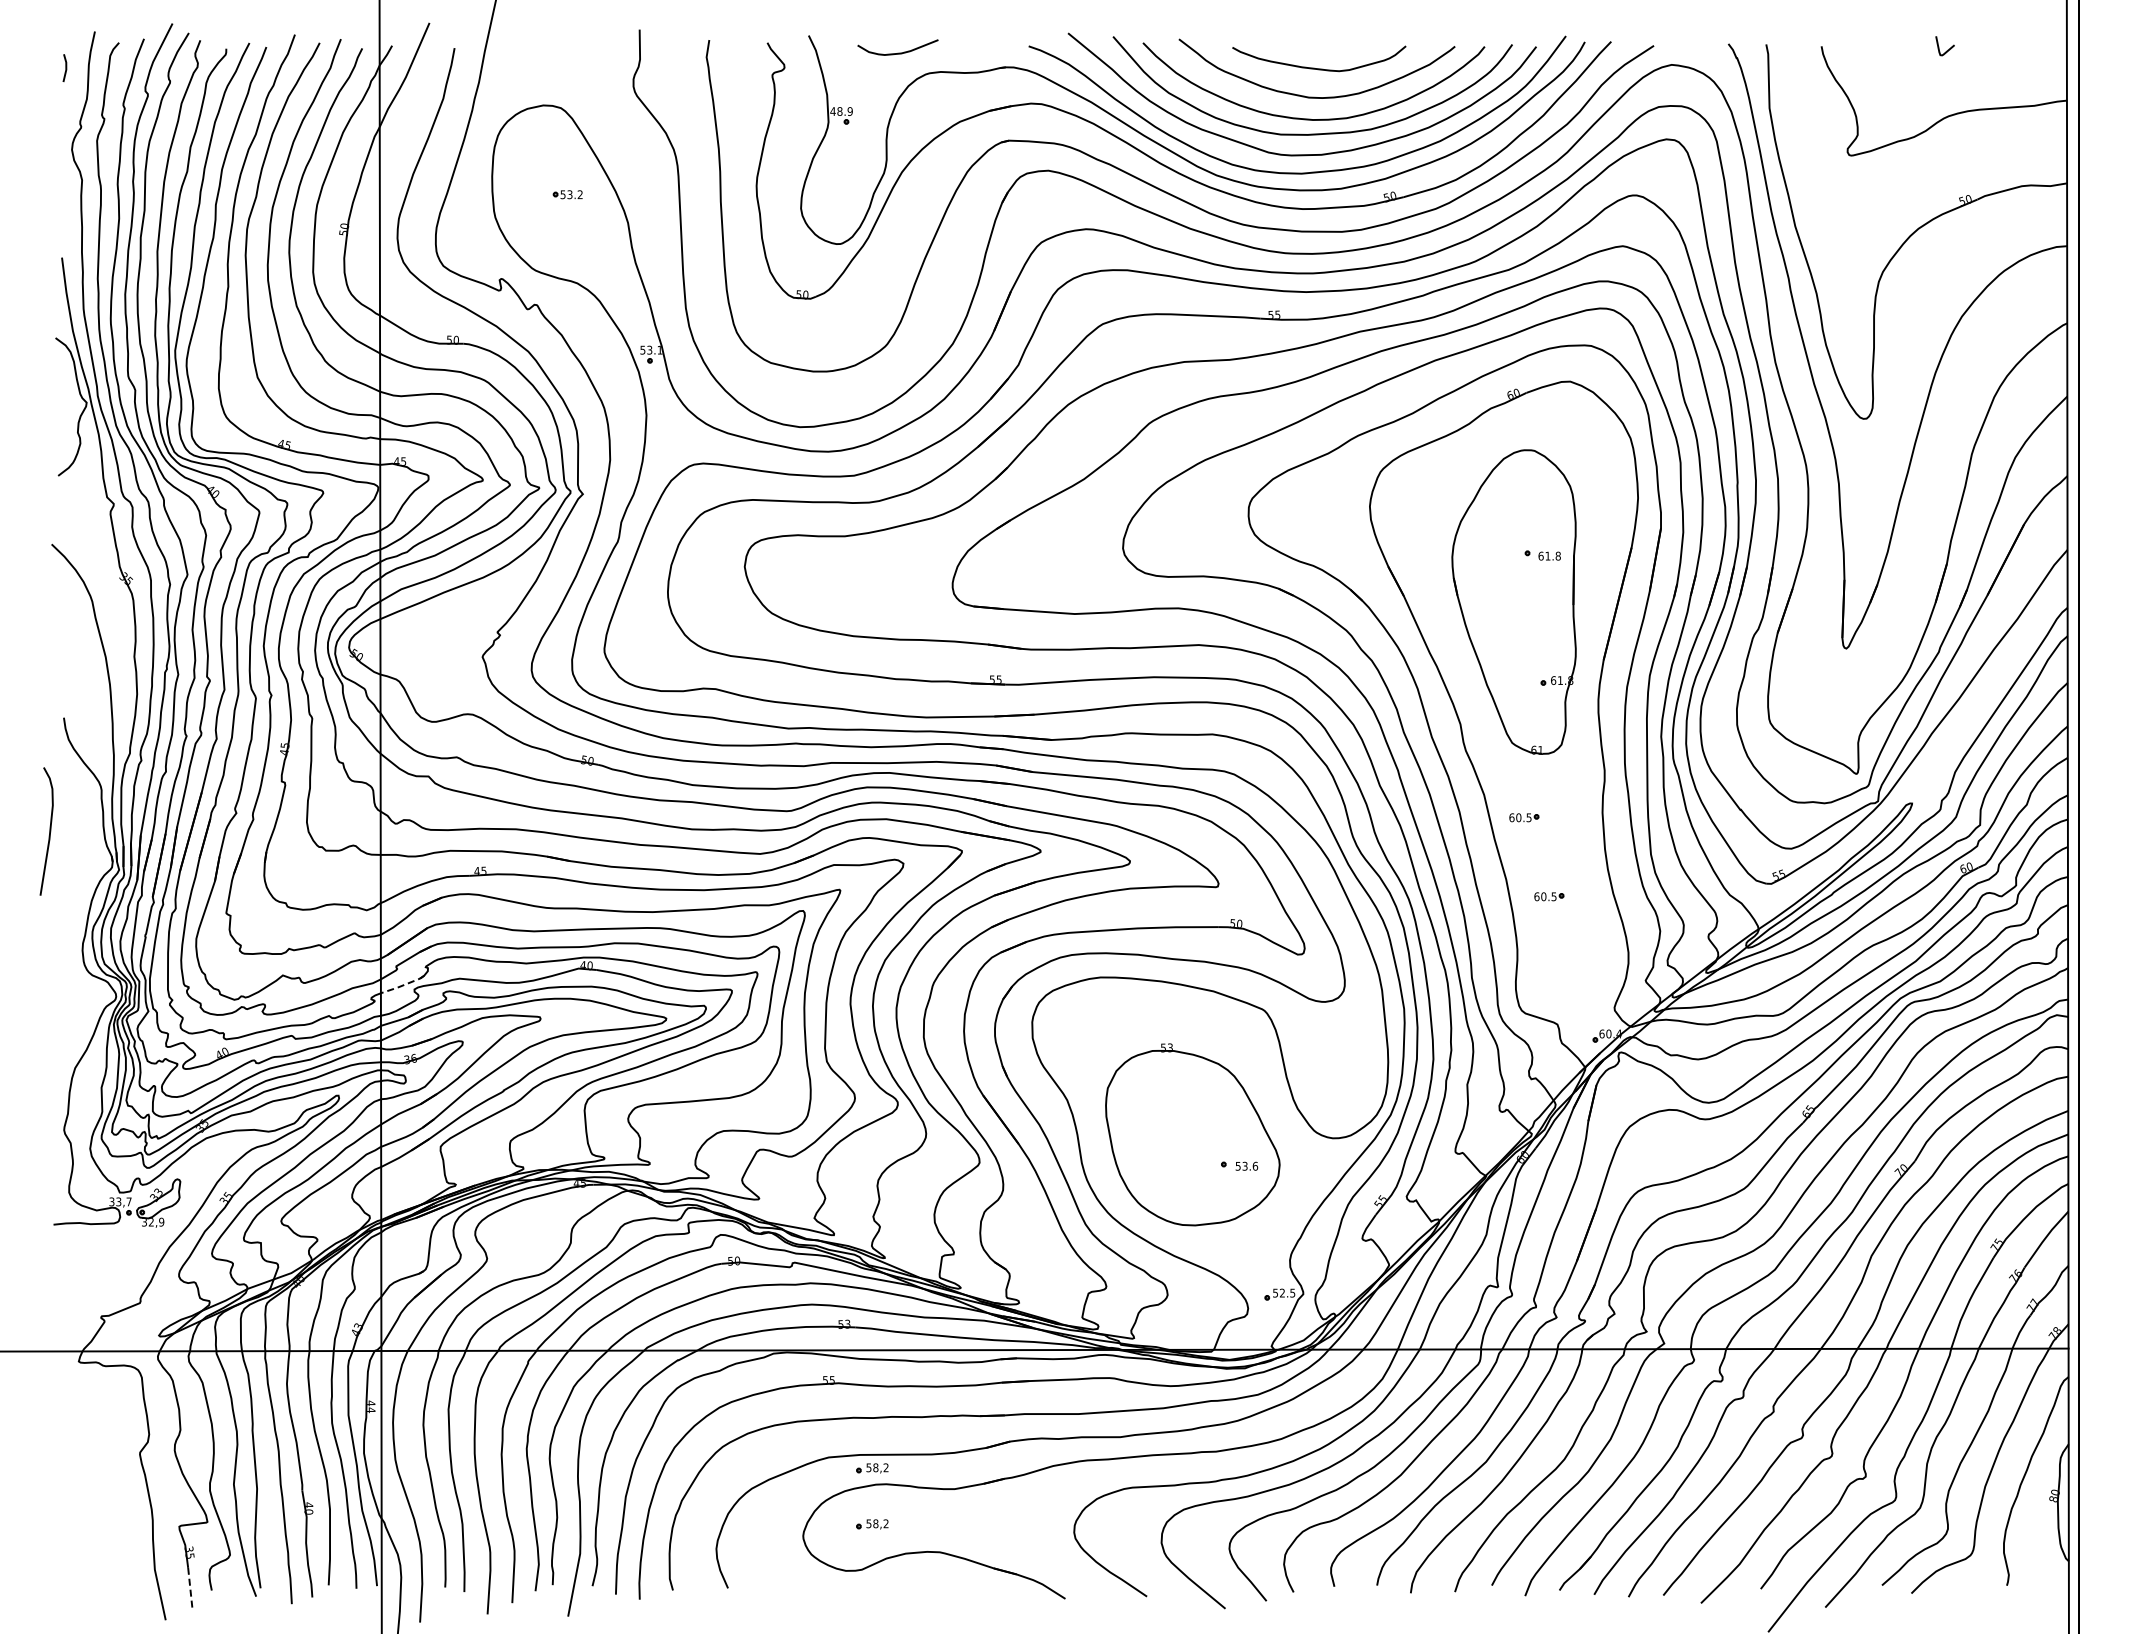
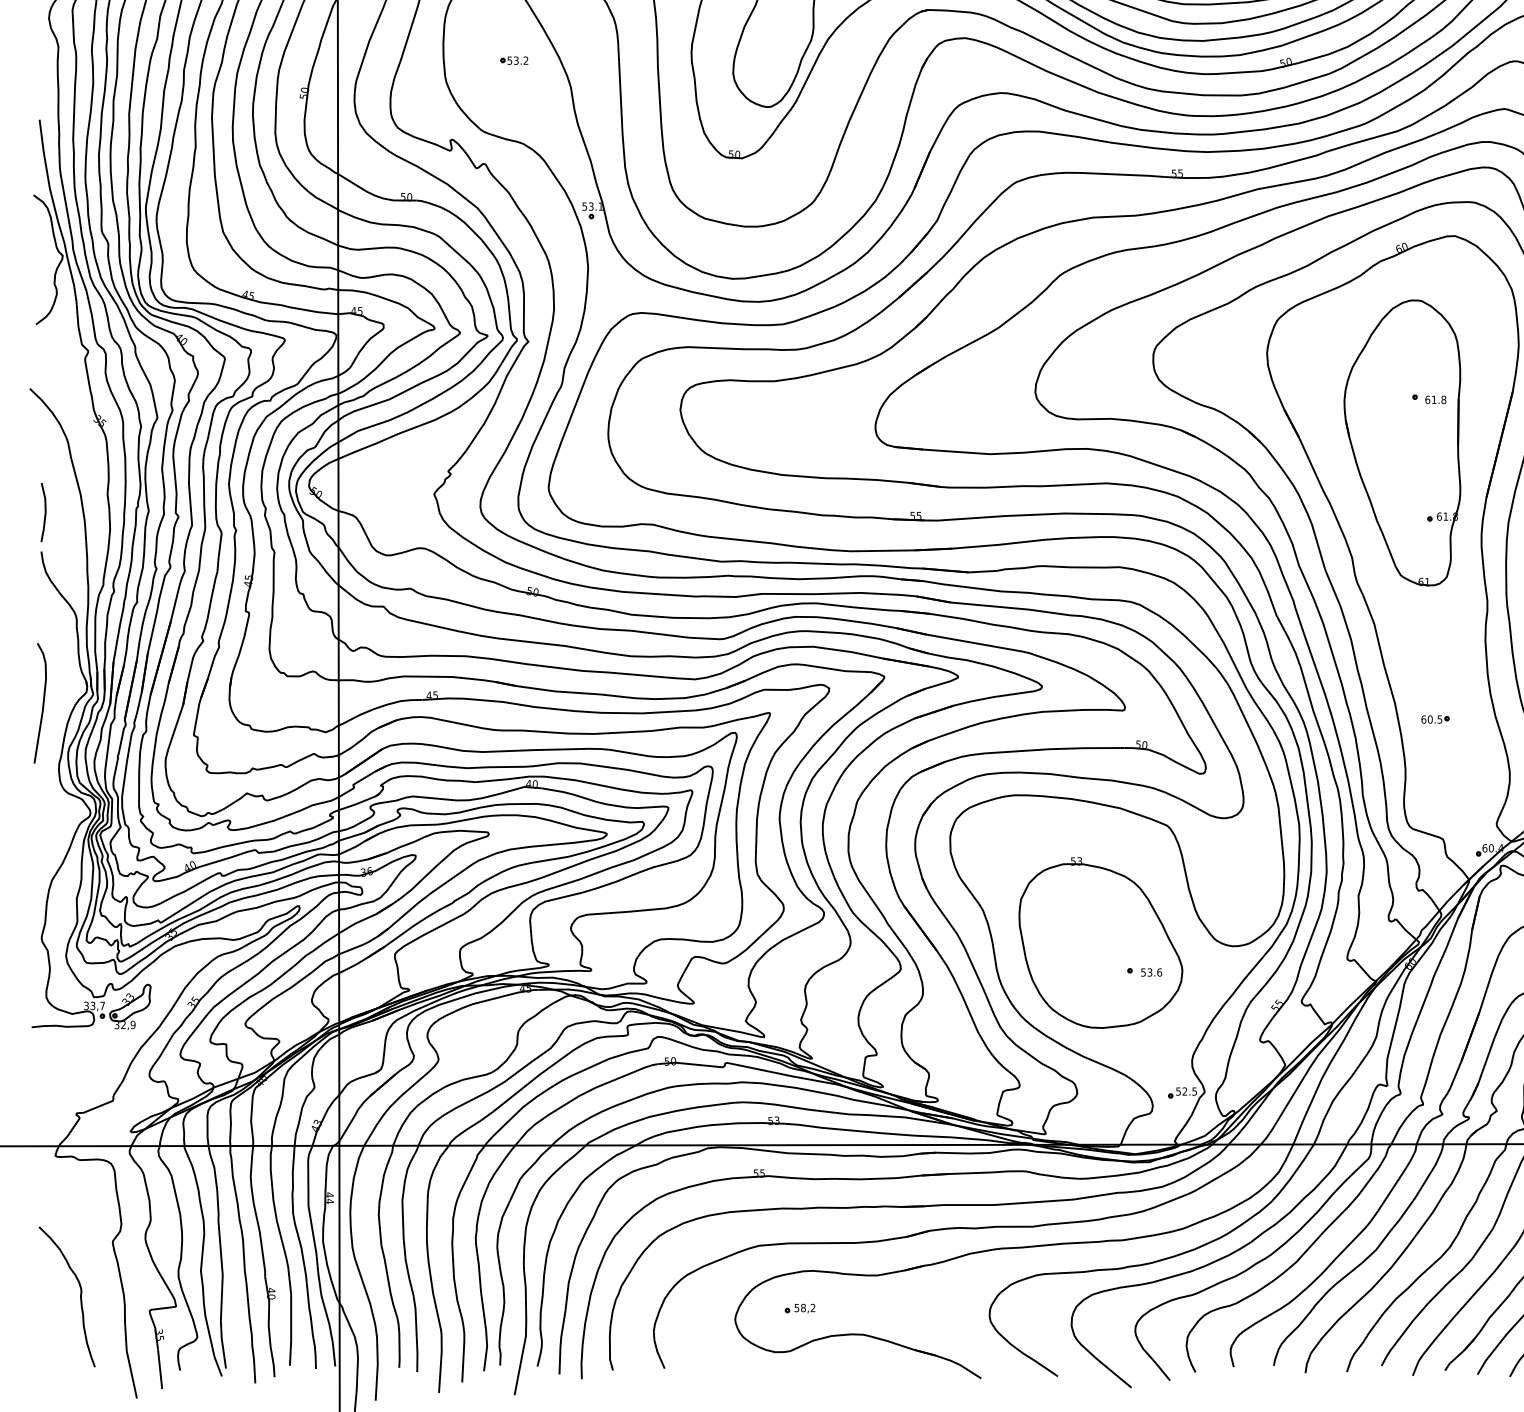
curve: (67, 675) -> (44, 511), added
part: (1524, 817) -> (1412, 645), removed
curve: (49, 831) -> (42, 703), moved
line: (402, 985) -> (359, 802), dashed -> solid
part: (872, 1468) -> (800, 1256), removed
curve: (105, 1511) -> (80, 1296), added
line: (190, 1589) -> (160, 1369), dashed -> solid

